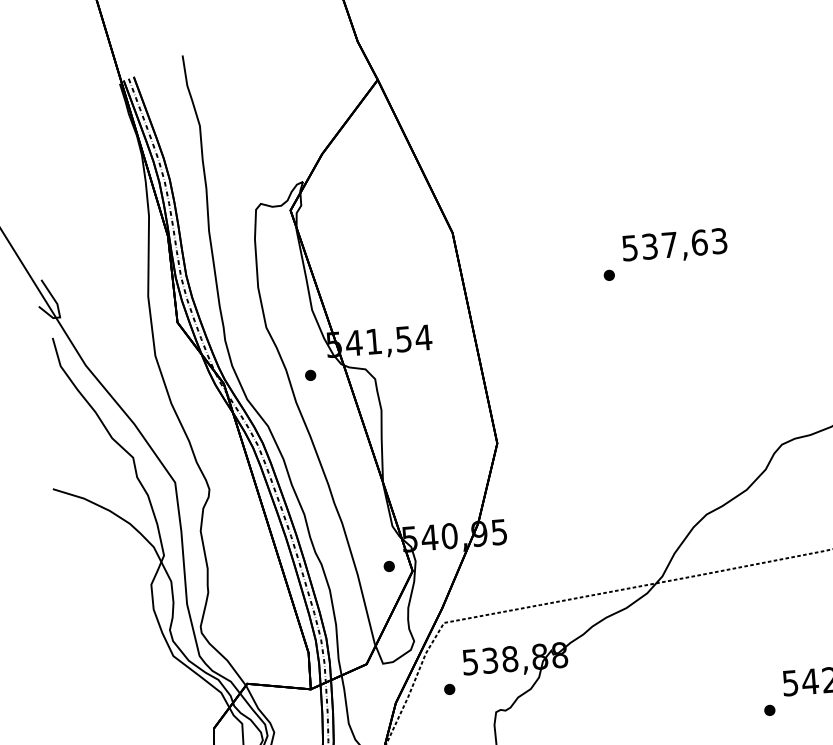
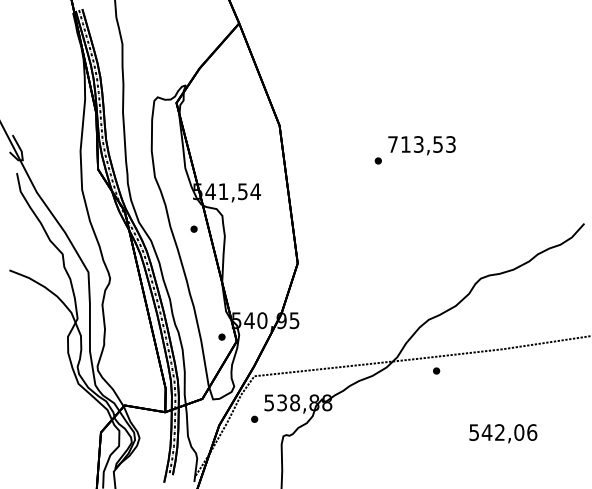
text: (664, 245) -> (415, 144), 537,63 -> 713,53
part: (309, 374) -> (193, 228), moved
part: (769, 709) -> (436, 370), moved

